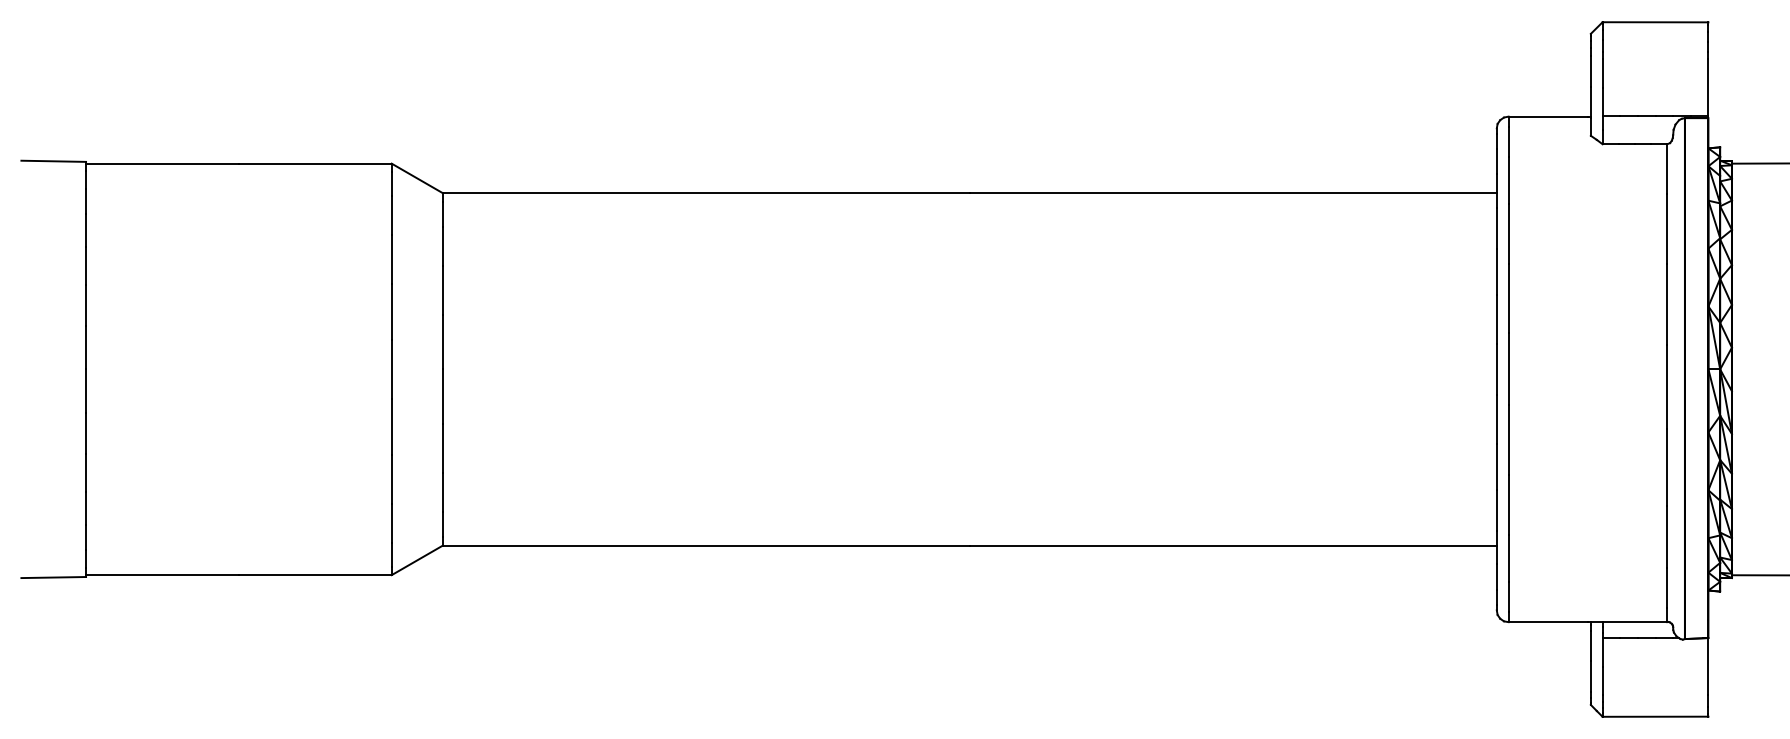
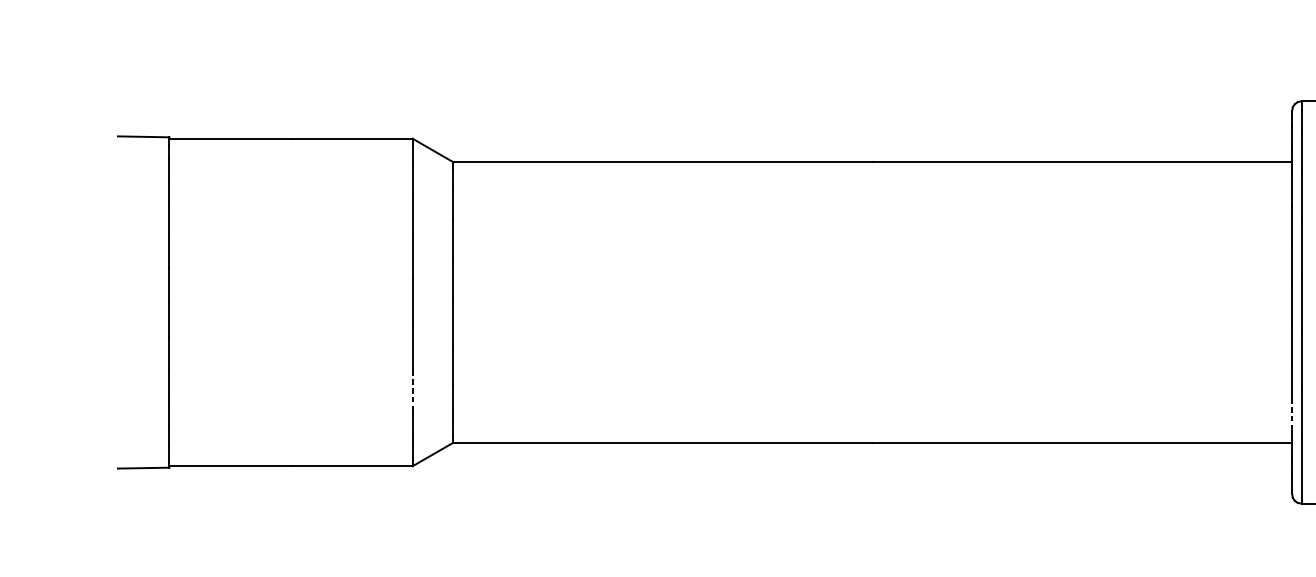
line: (391, 479) -> (412, 390), solid -> dashed
line: (1496, 510) -> (1291, 414), solid -> dashed

